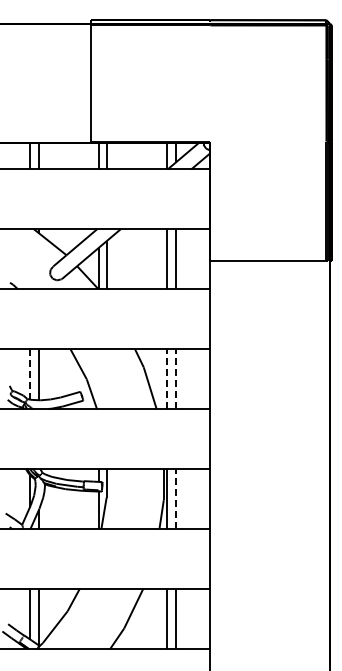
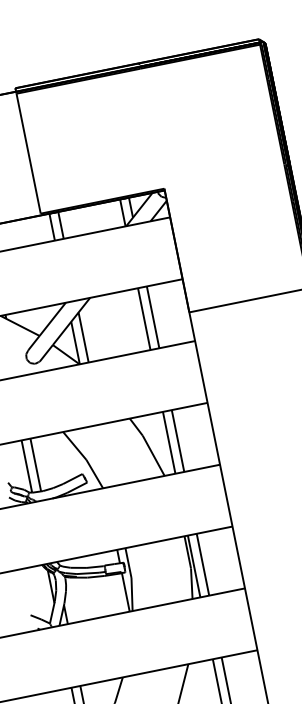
line: (30, 373) -> (27, 465), dashed -> solid
line: (167, 379) -> (169, 443), dashed -> solid
line: (175, 379) -> (177, 441), dashed -> solid
line: (175, 498) -> (202, 564), dashed -> solid

